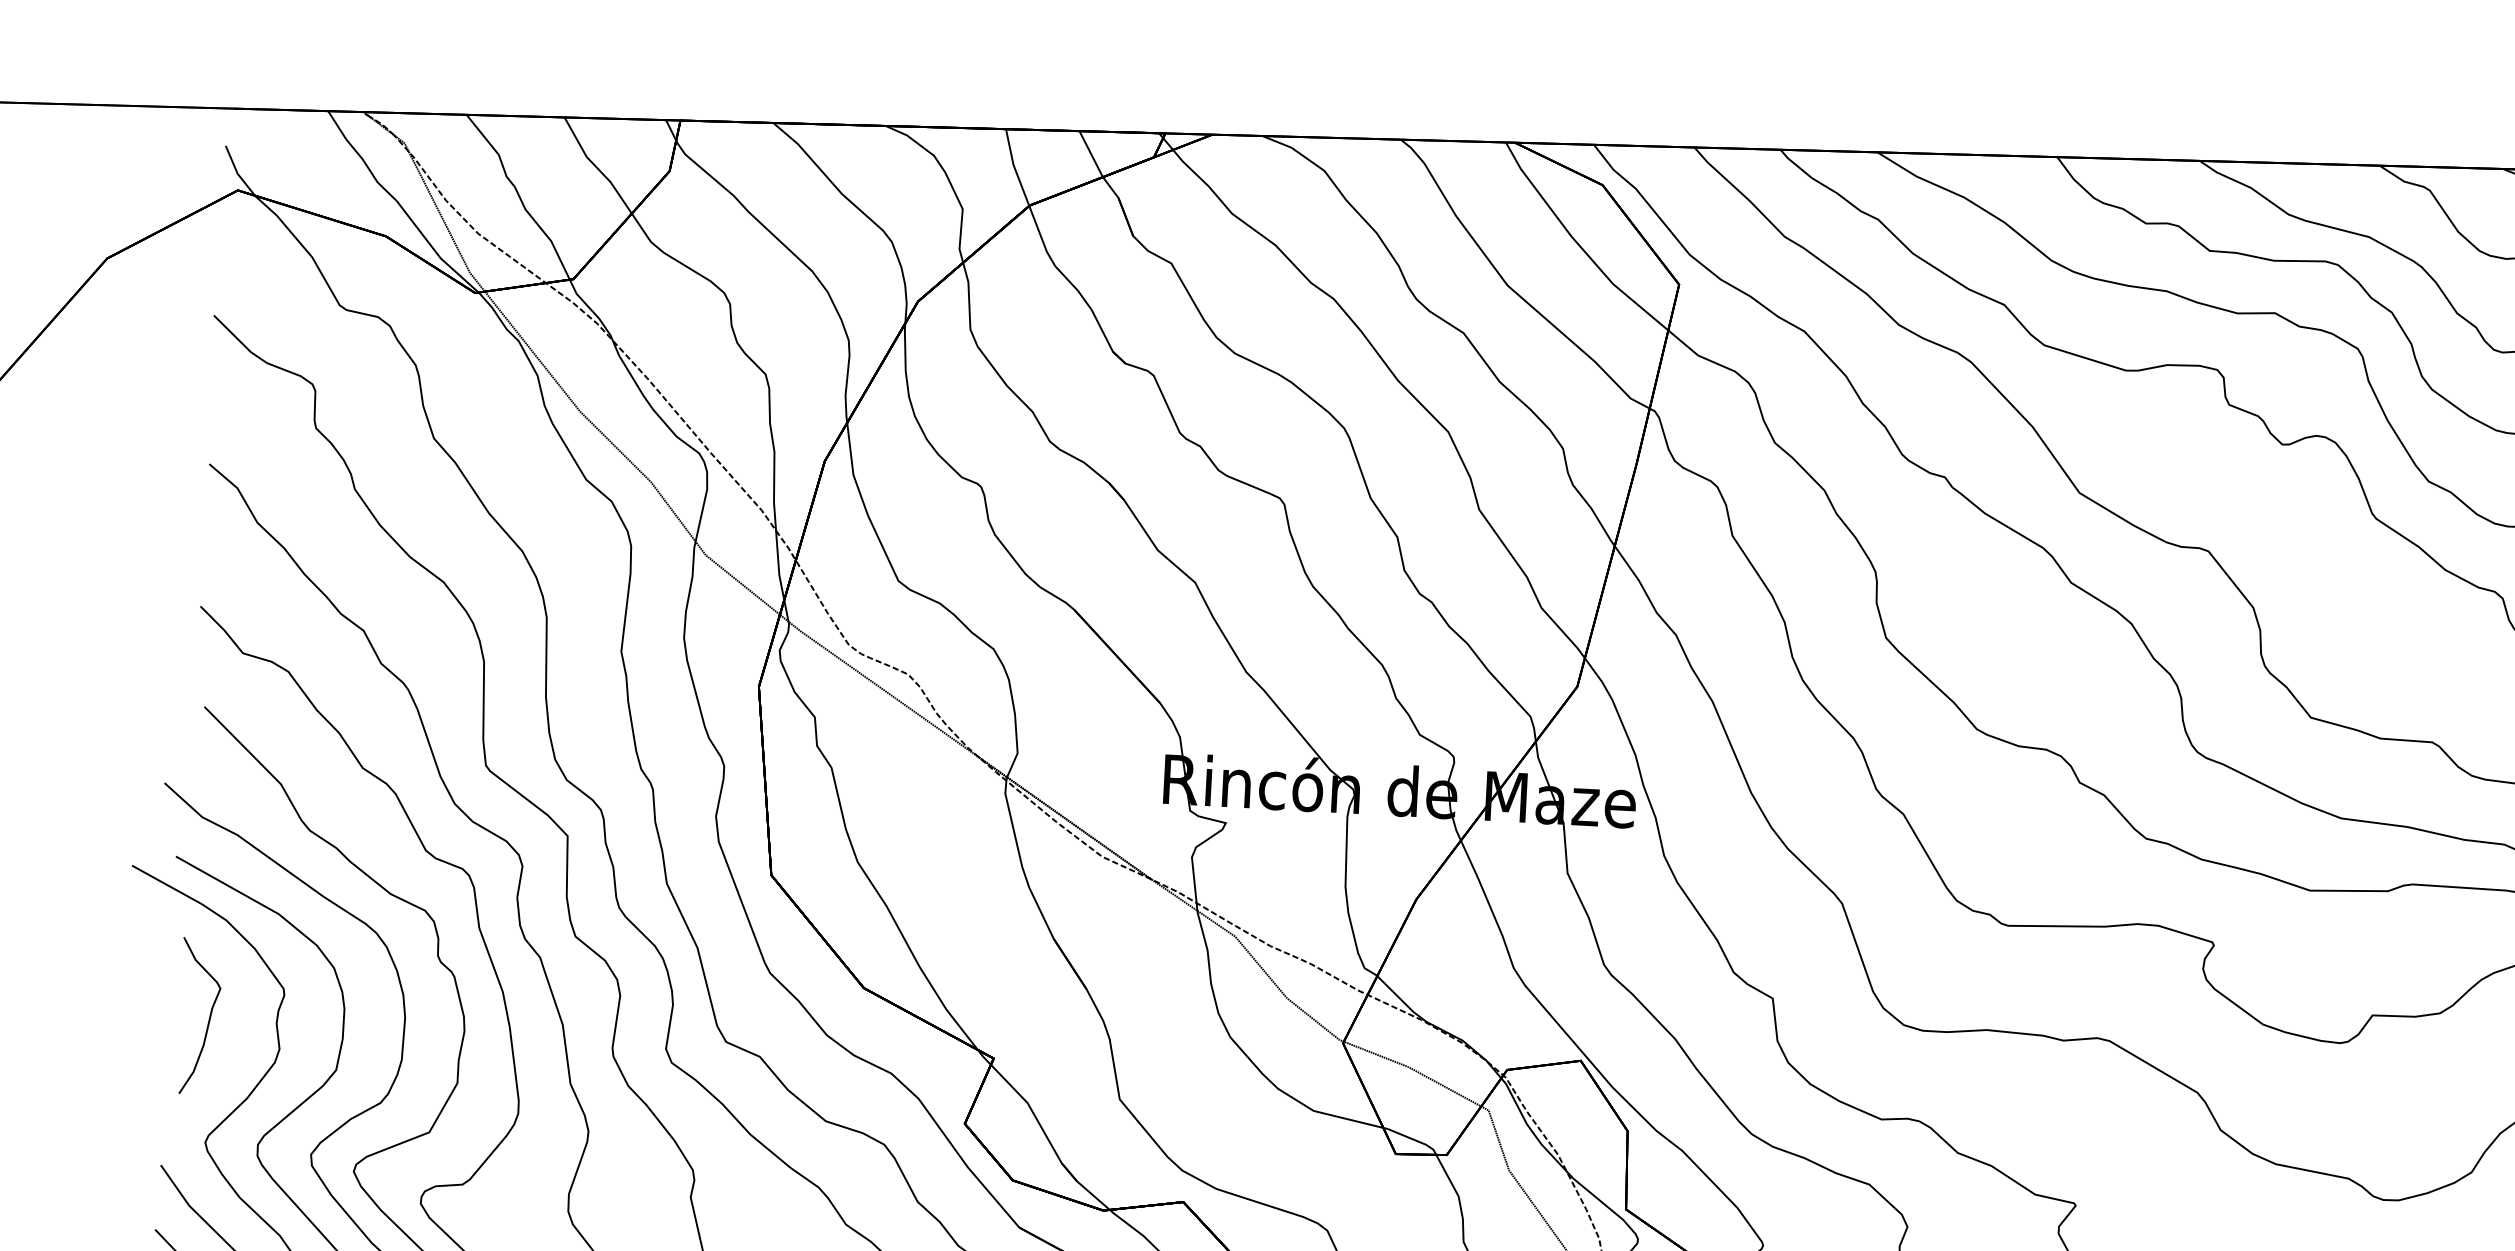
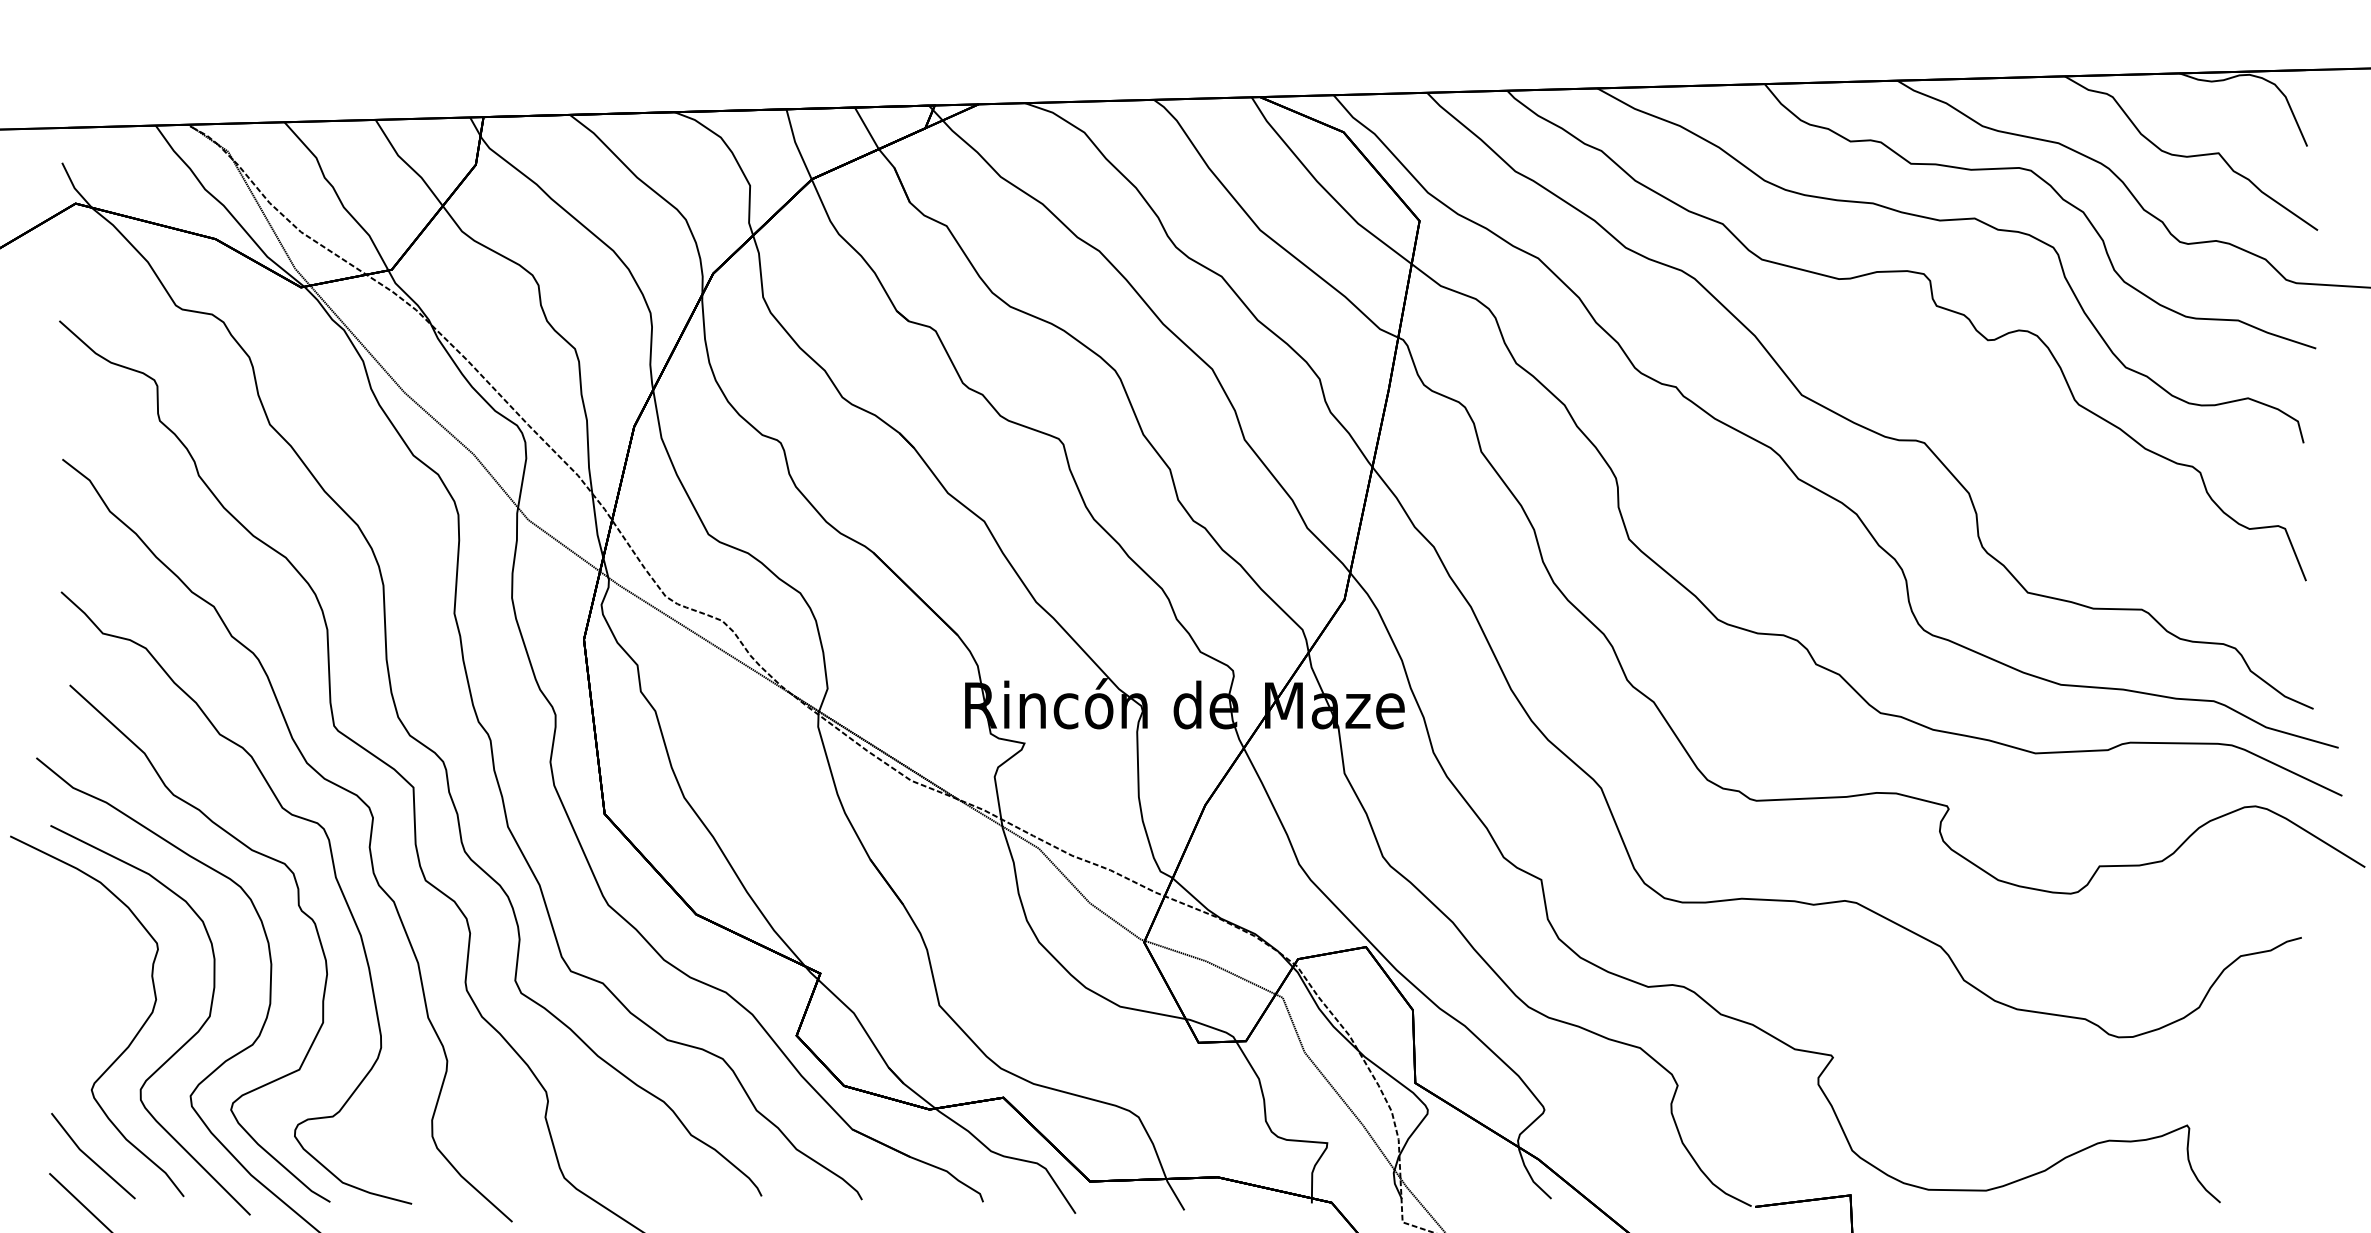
curve: (208, 1019) -> (88, 975), removed

